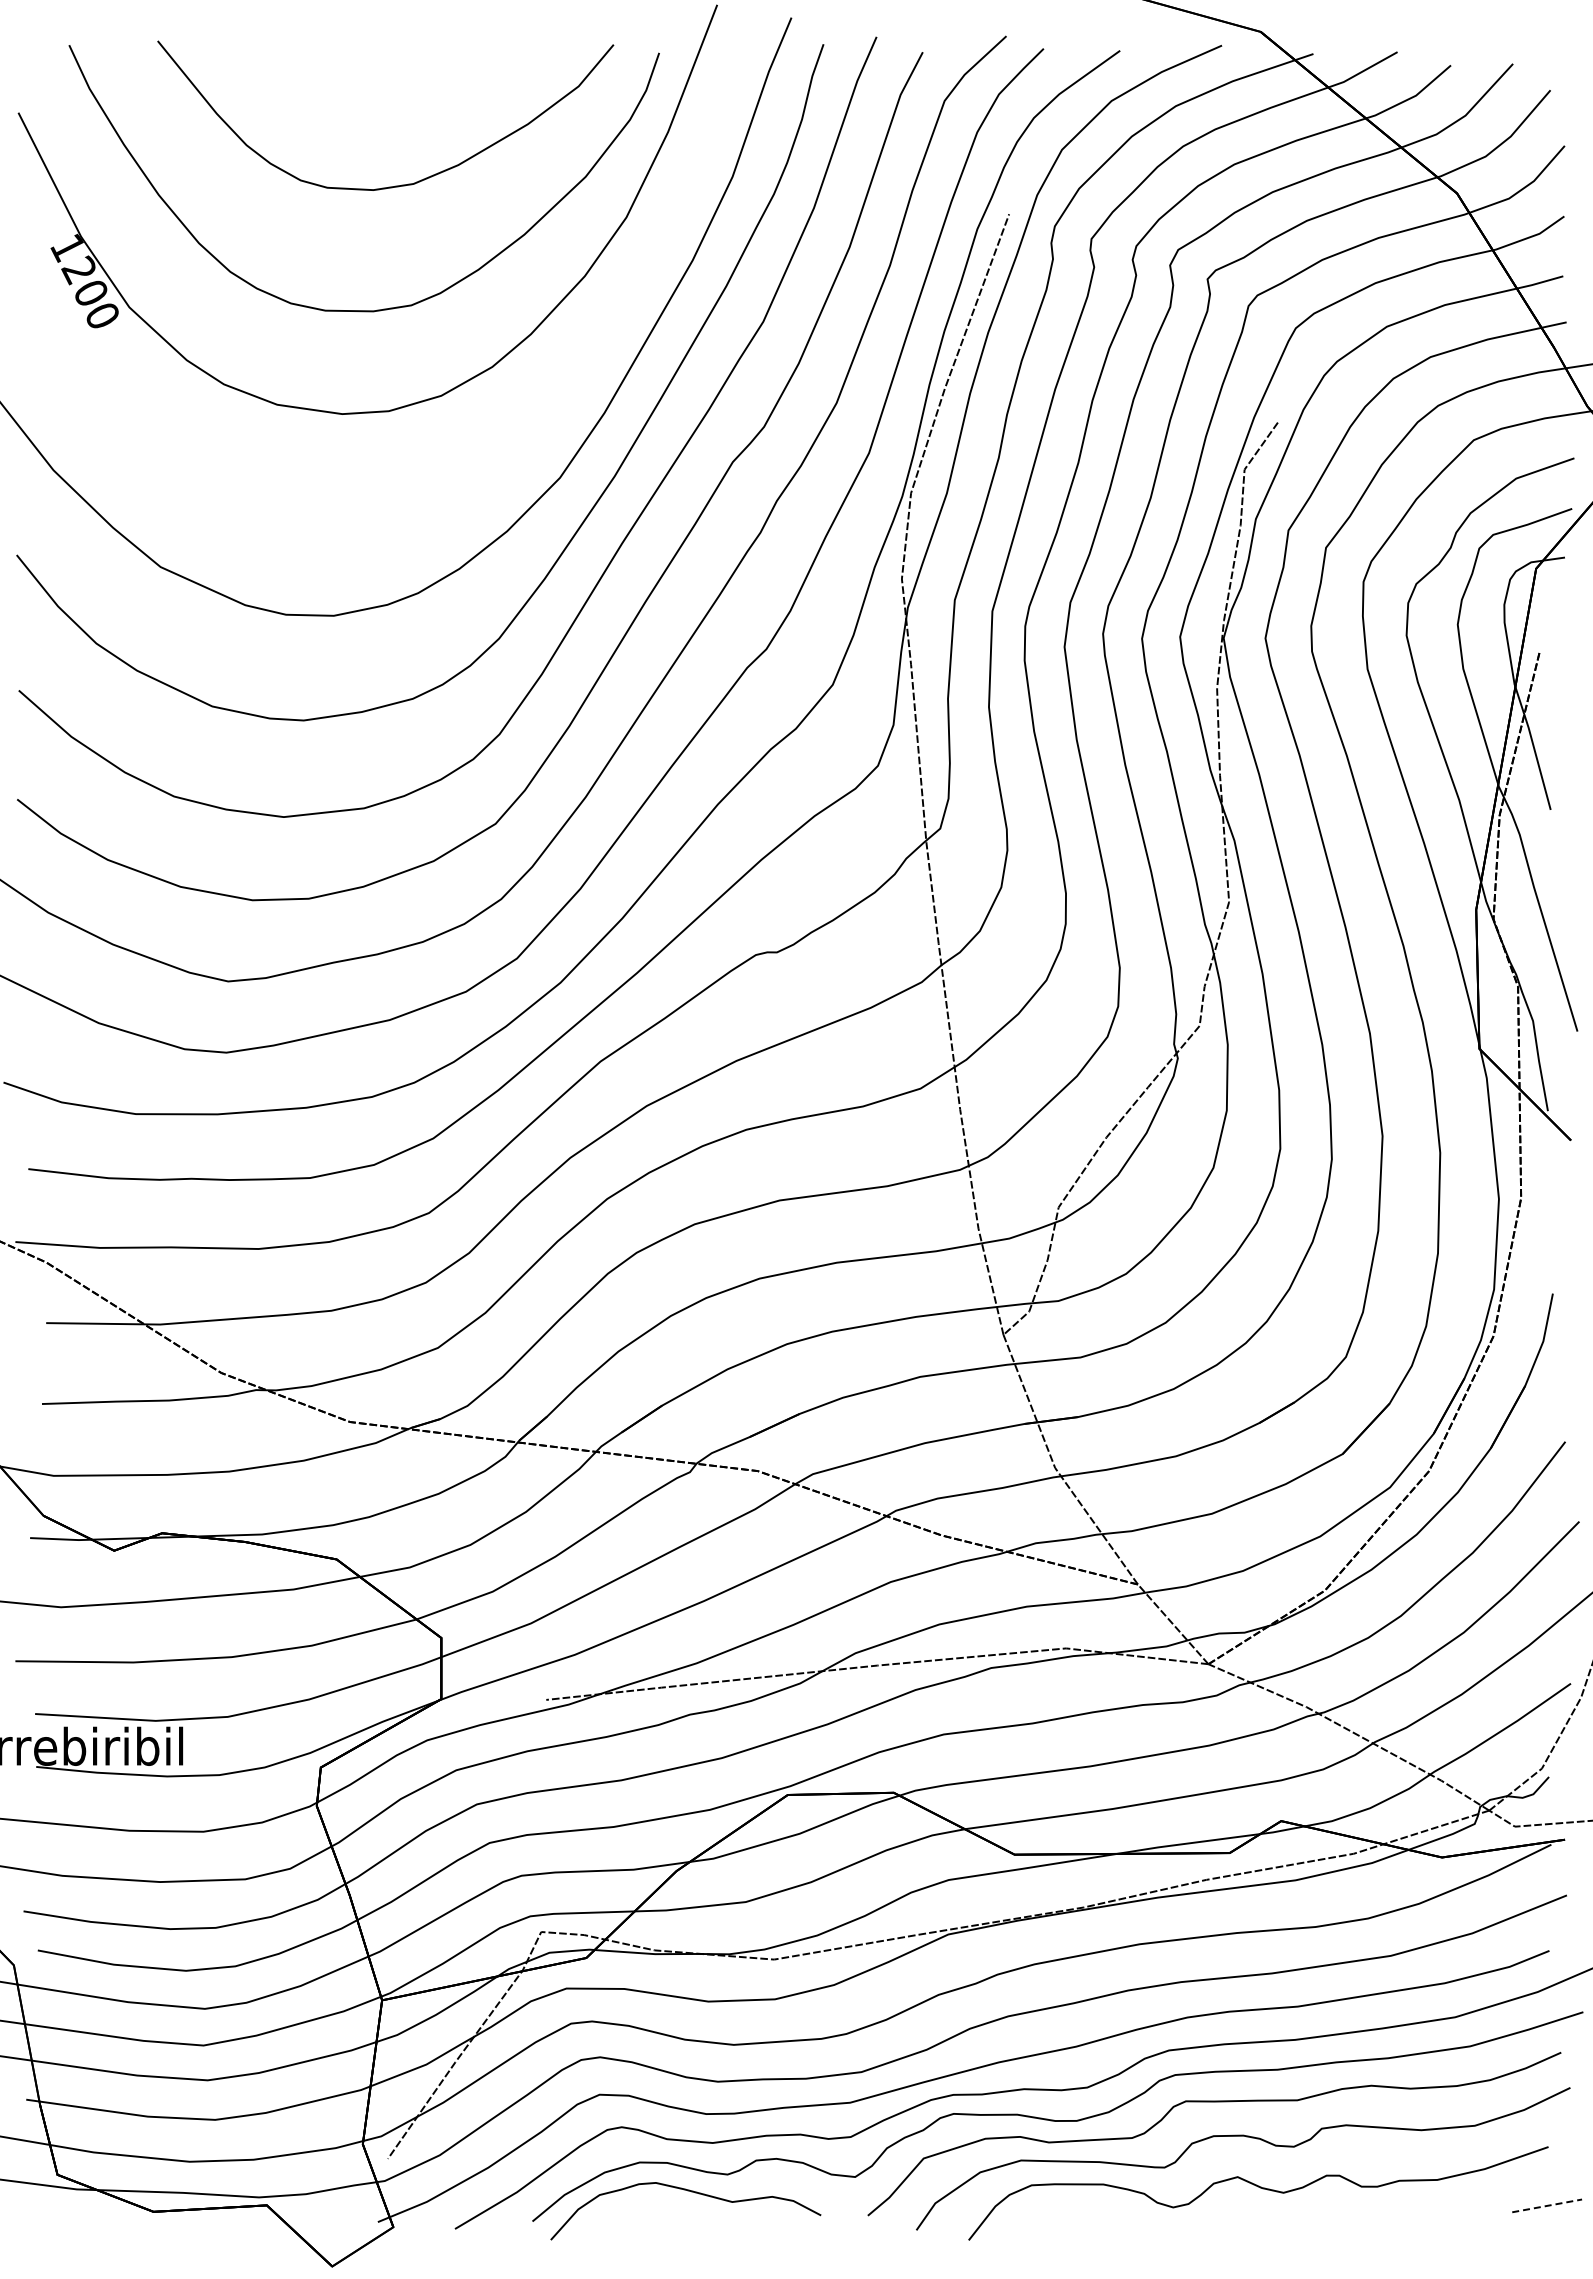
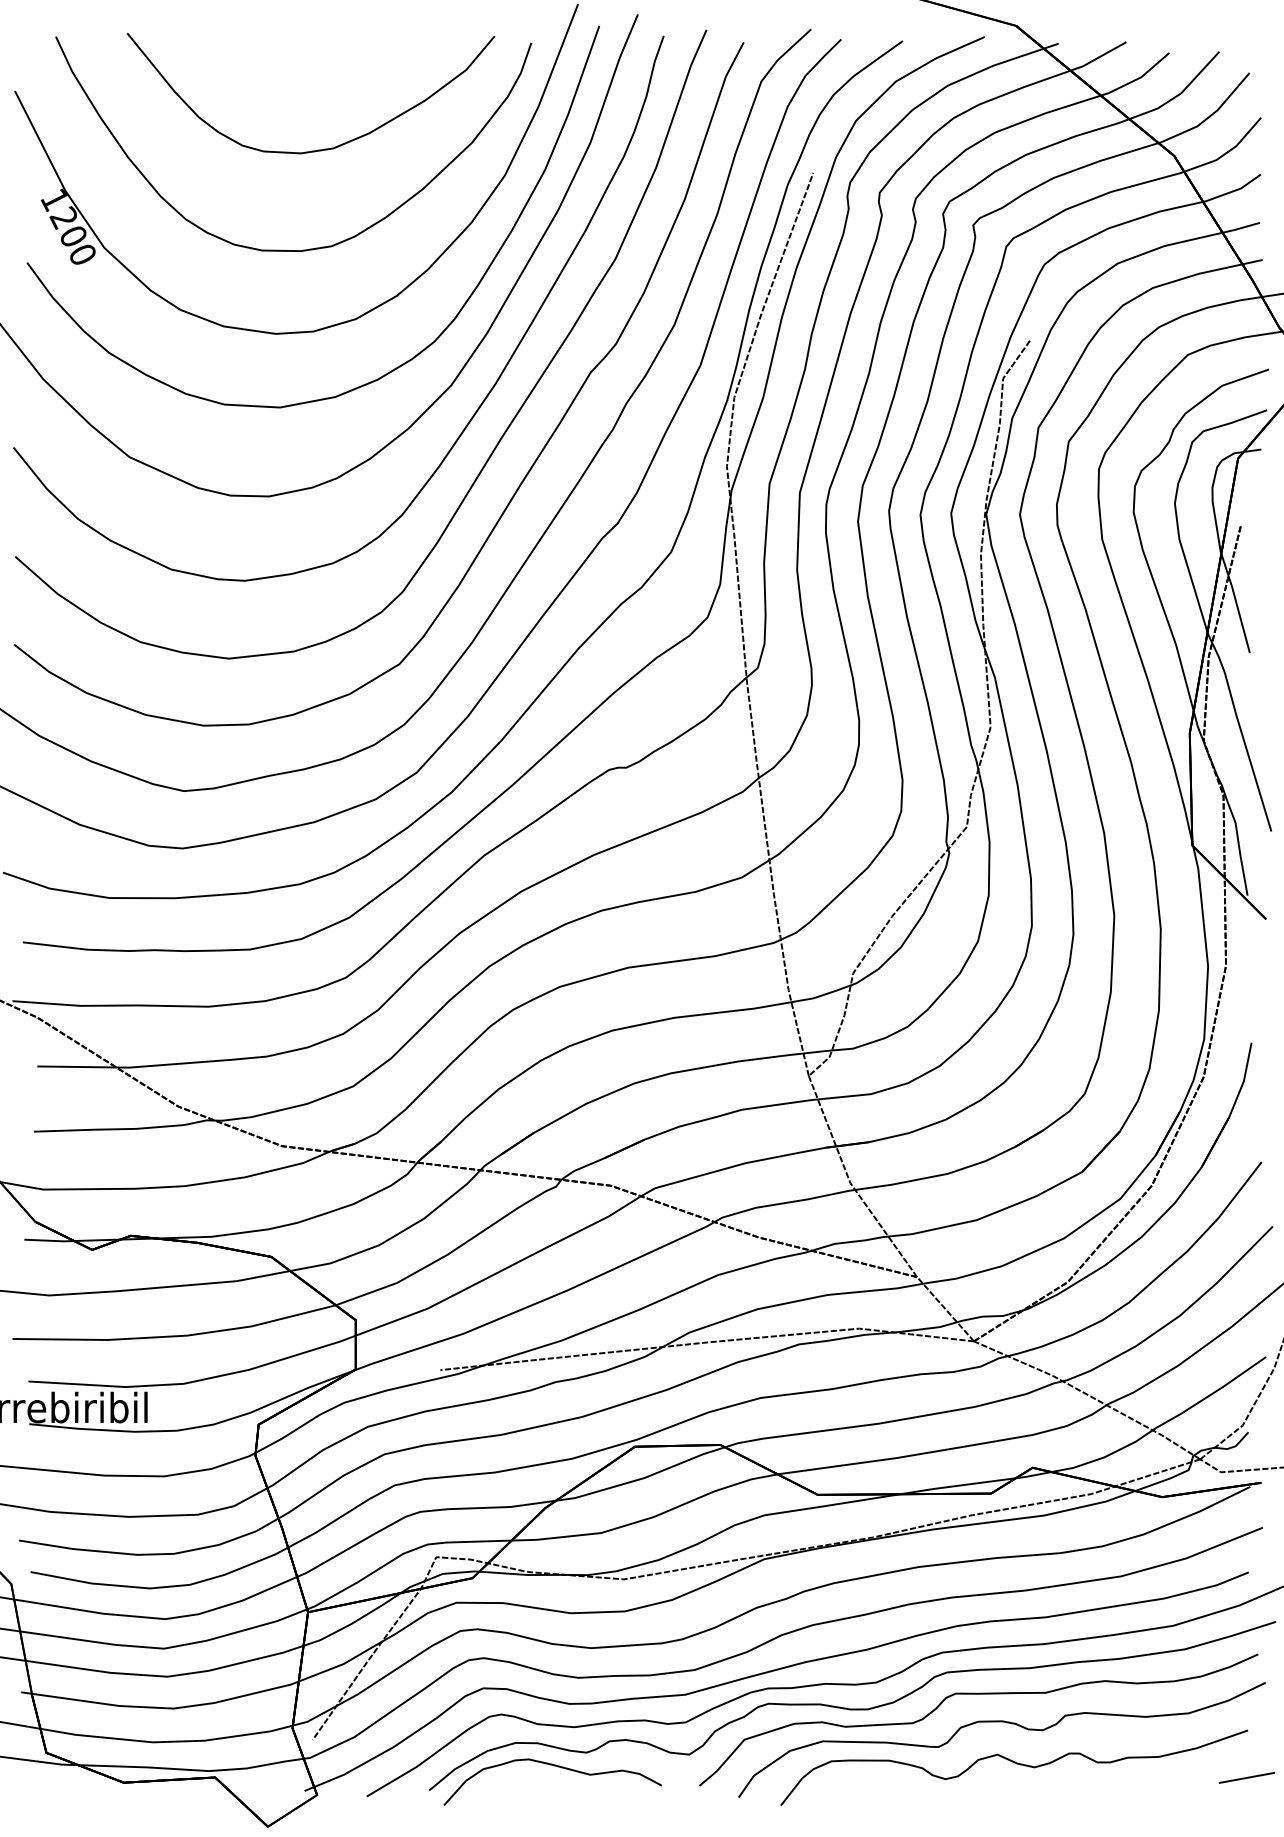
curve: (500, 450) -> (403, 363), added
line: (1547, 2205) -> (1247, 1777), dashed -> solid

